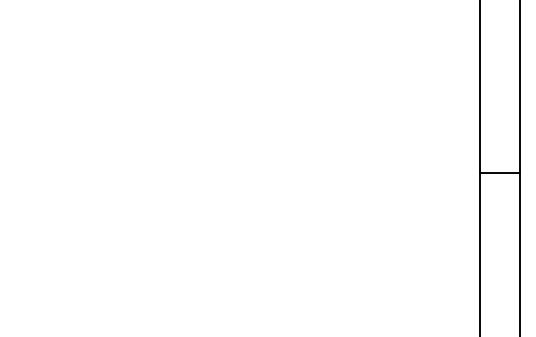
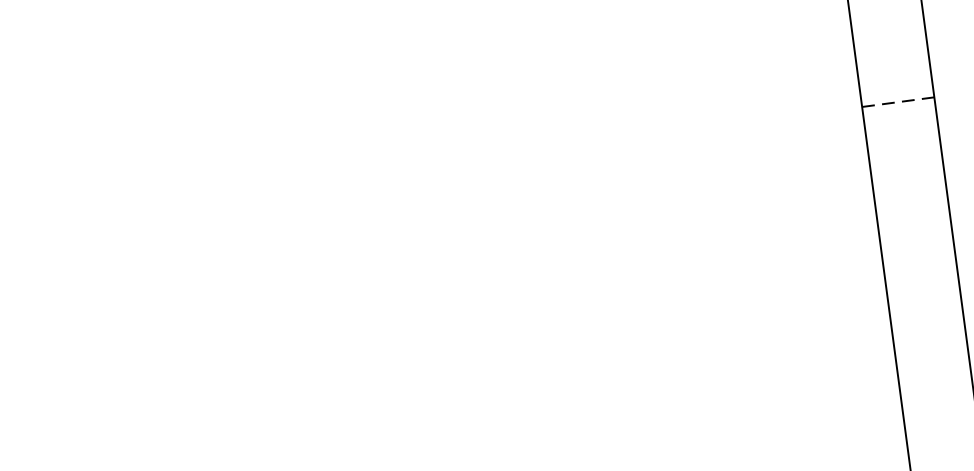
line: (500, 173) -> (899, 102), solid -> dashed

